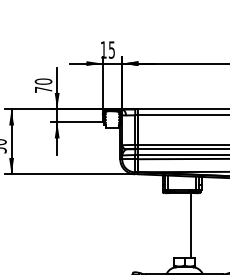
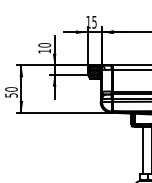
text: (43, 89) -> (44, 51), 70 -> 10
hatch: (112, 119) -> (94, 72), added
line: (178, 225) -> (143, 150), added

